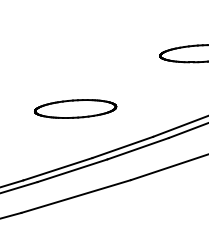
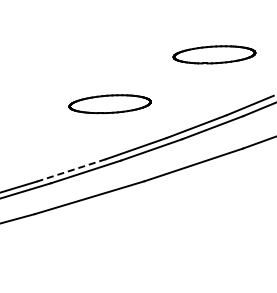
part: (74, 109) -> (109, 104), moved
line: (56, 169) -> (70, 170), solid -> dashed

